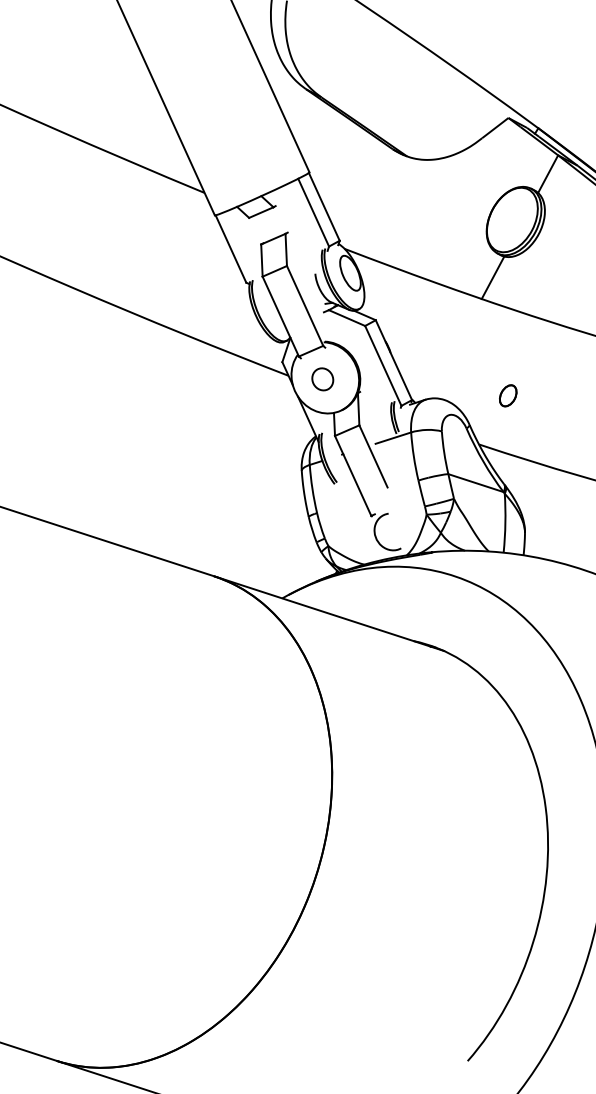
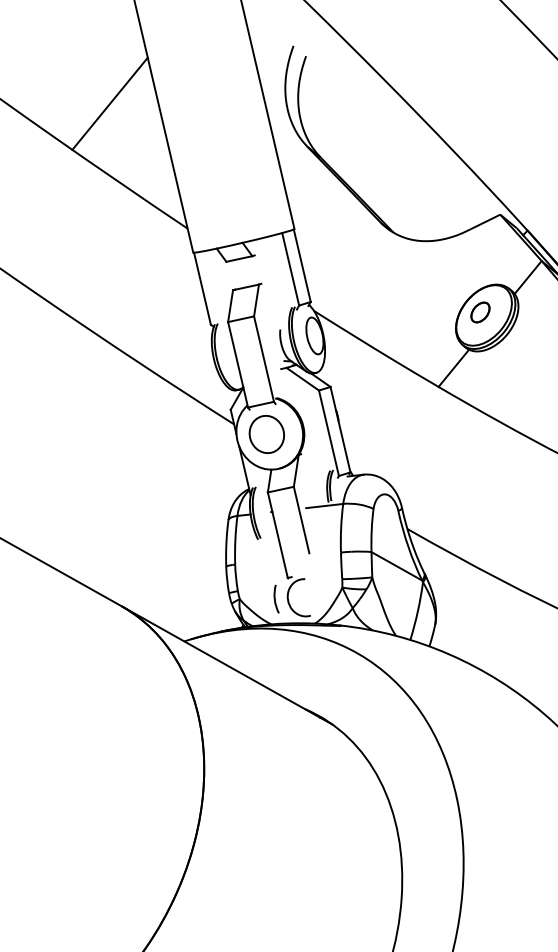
line: (104, 85) -> (110, 103), added
part: (322, 379) -> (266, 434), size x1.67
part: (508, 395) -> (480, 312), moved
curve: (363, 538) -> (275, 598), added

